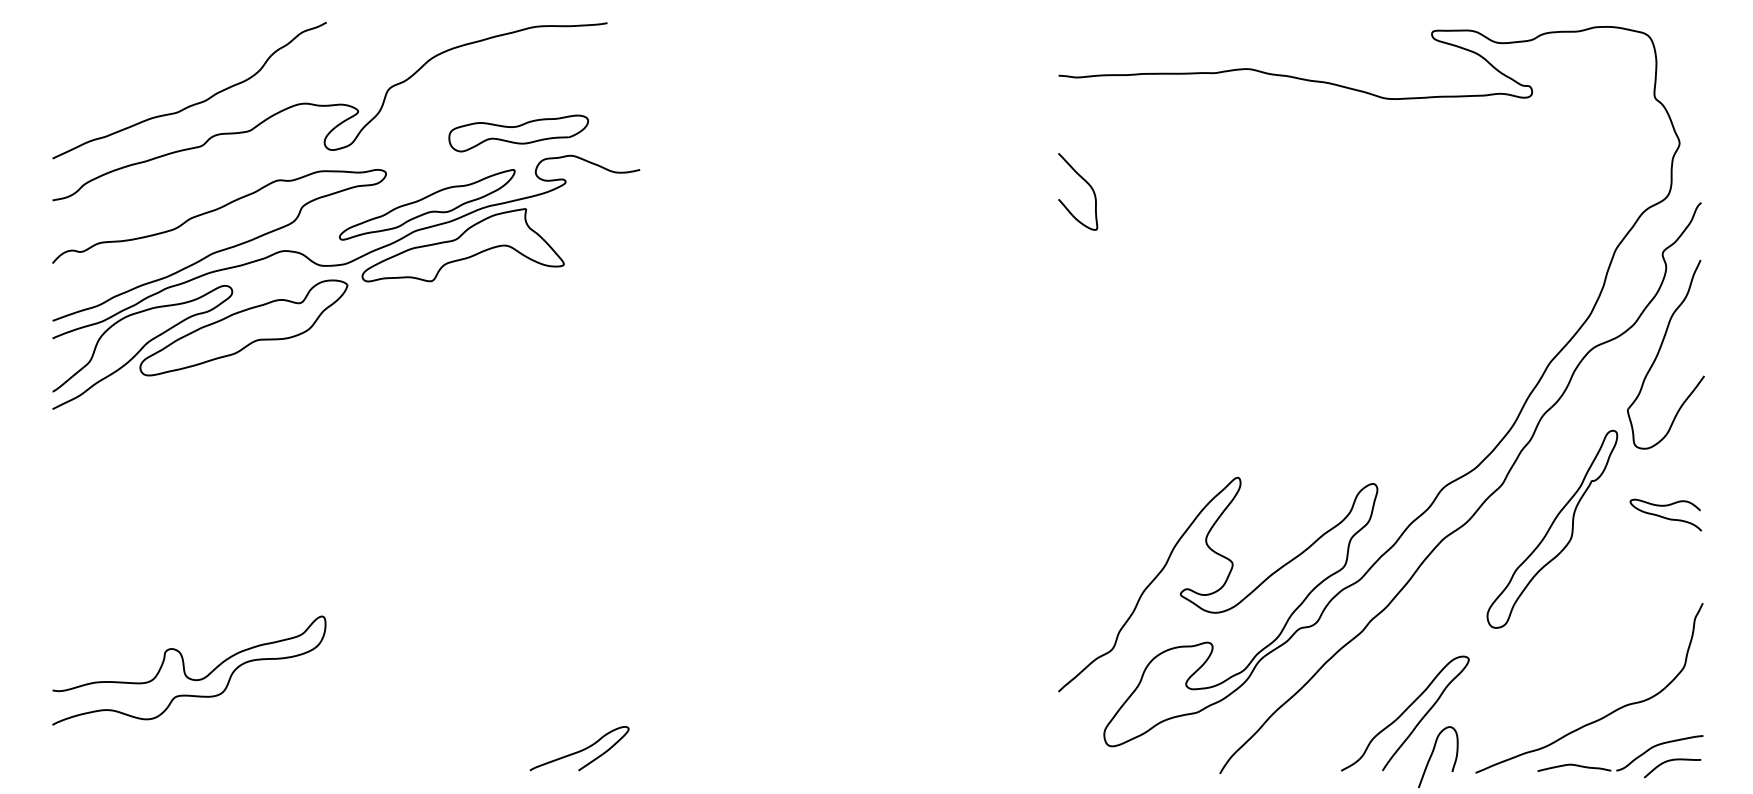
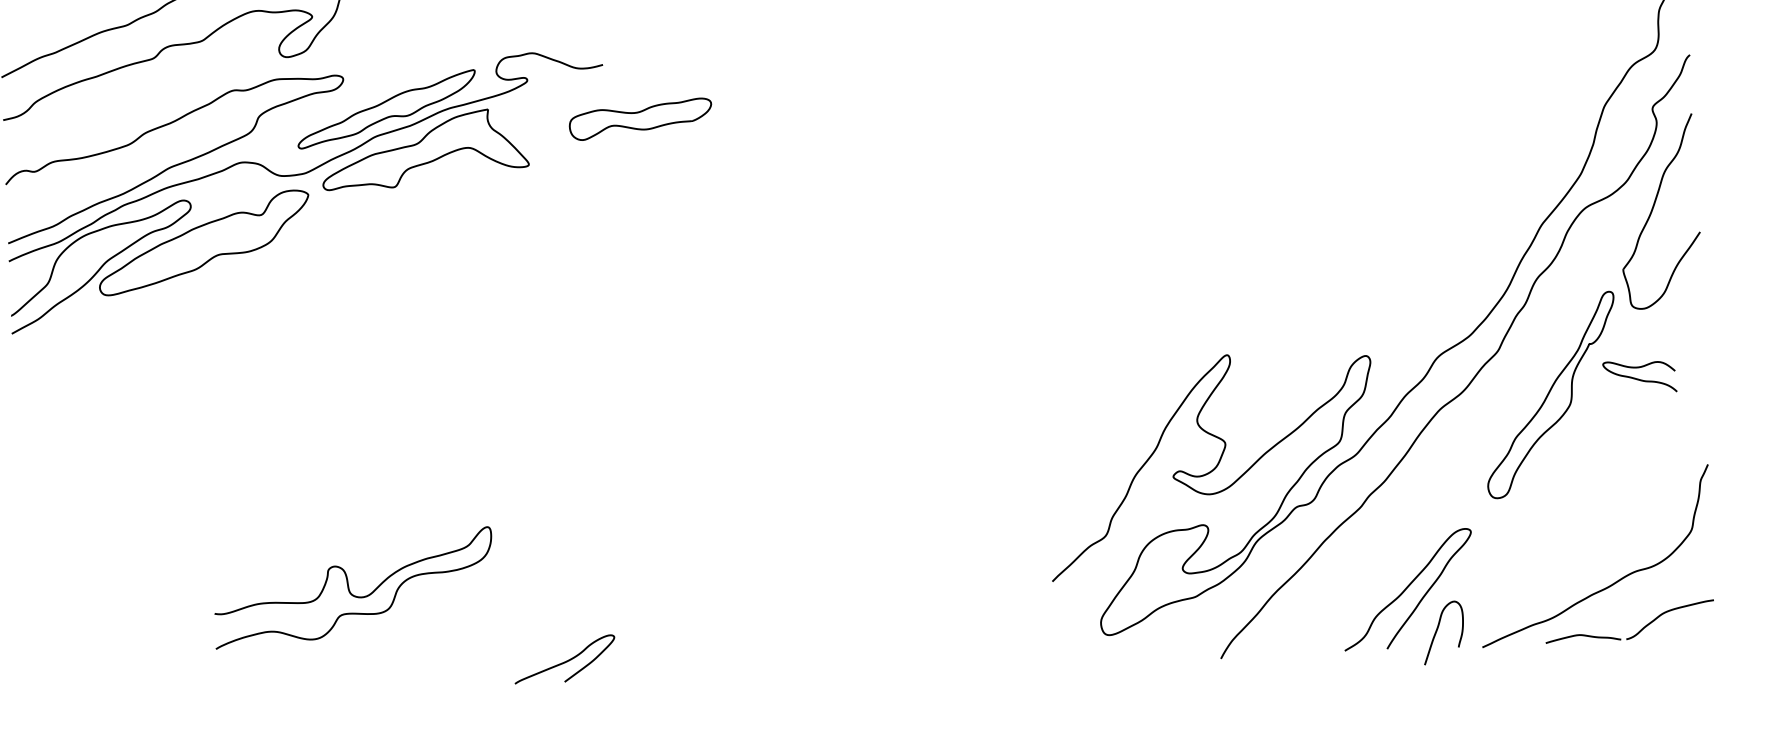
part: (518, 133) -> (640, 119), moved
curve: (1086, 183) -> (1060, 60), removed
curve: (1664, 516) -> (1638, 378), moved
curve: (185, 670) -> (349, 587), moved
curve: (1671, 761) -> (1682, 627), removed

